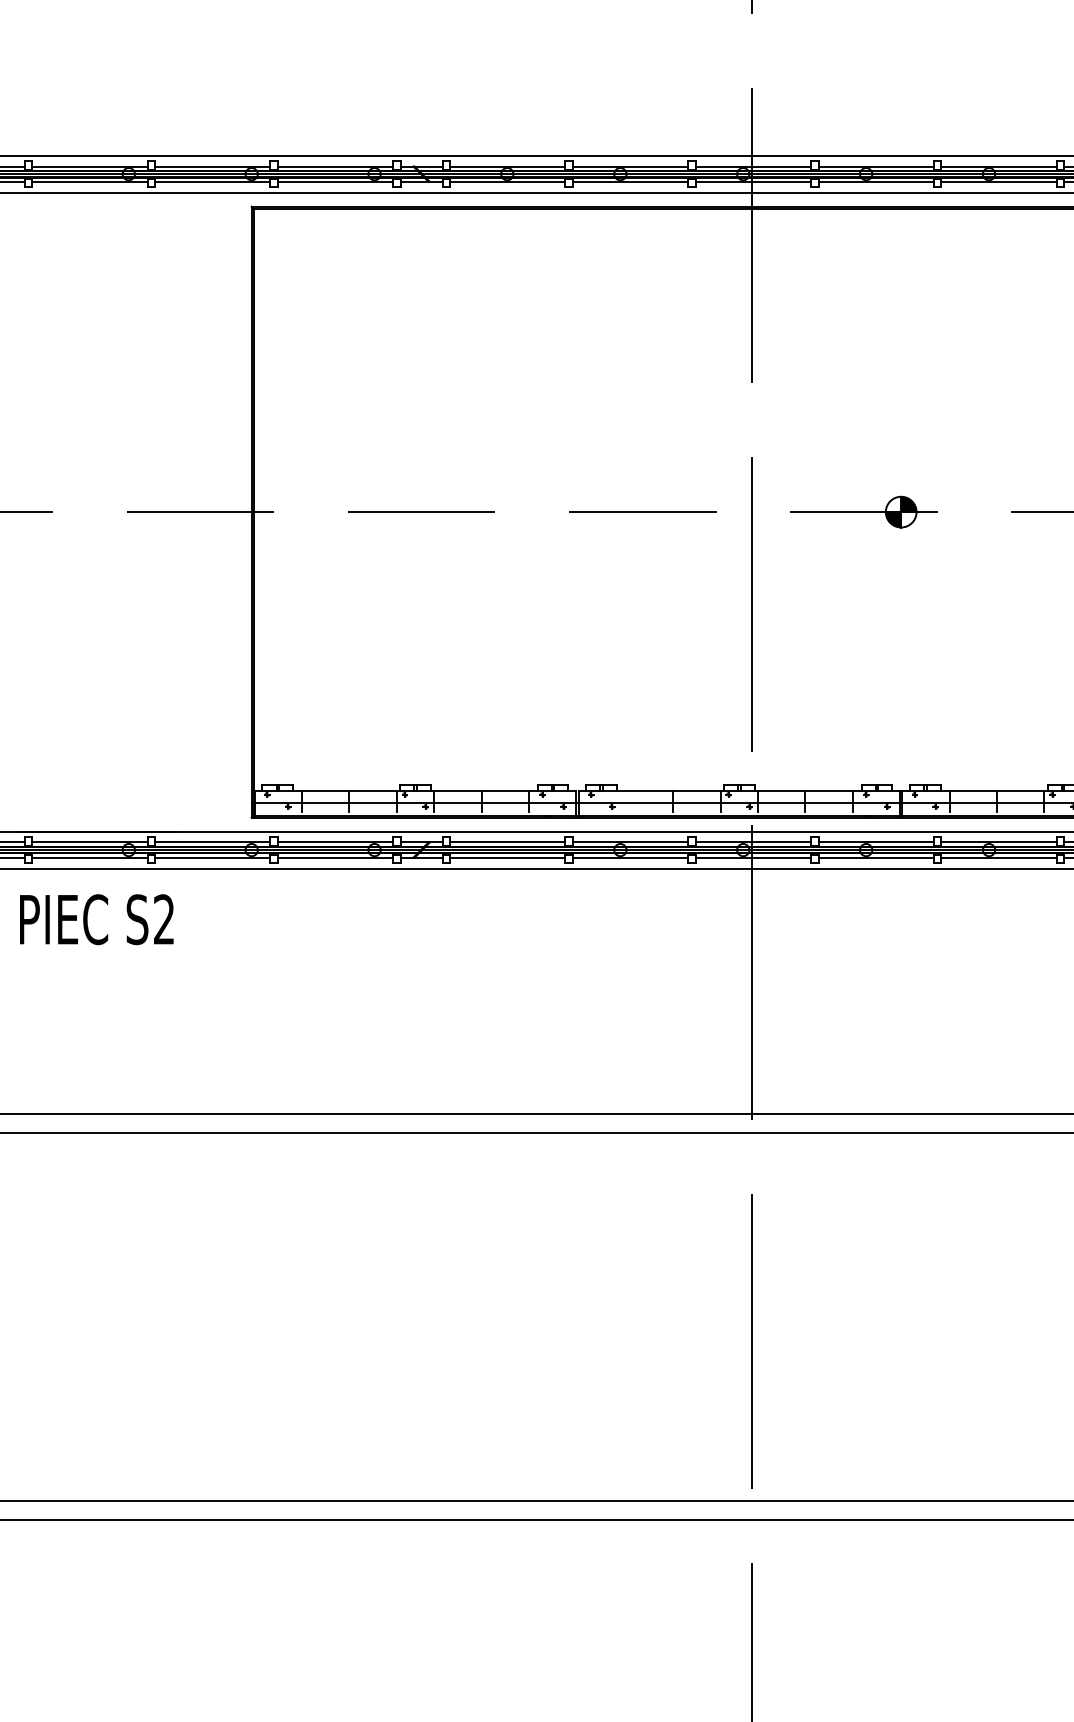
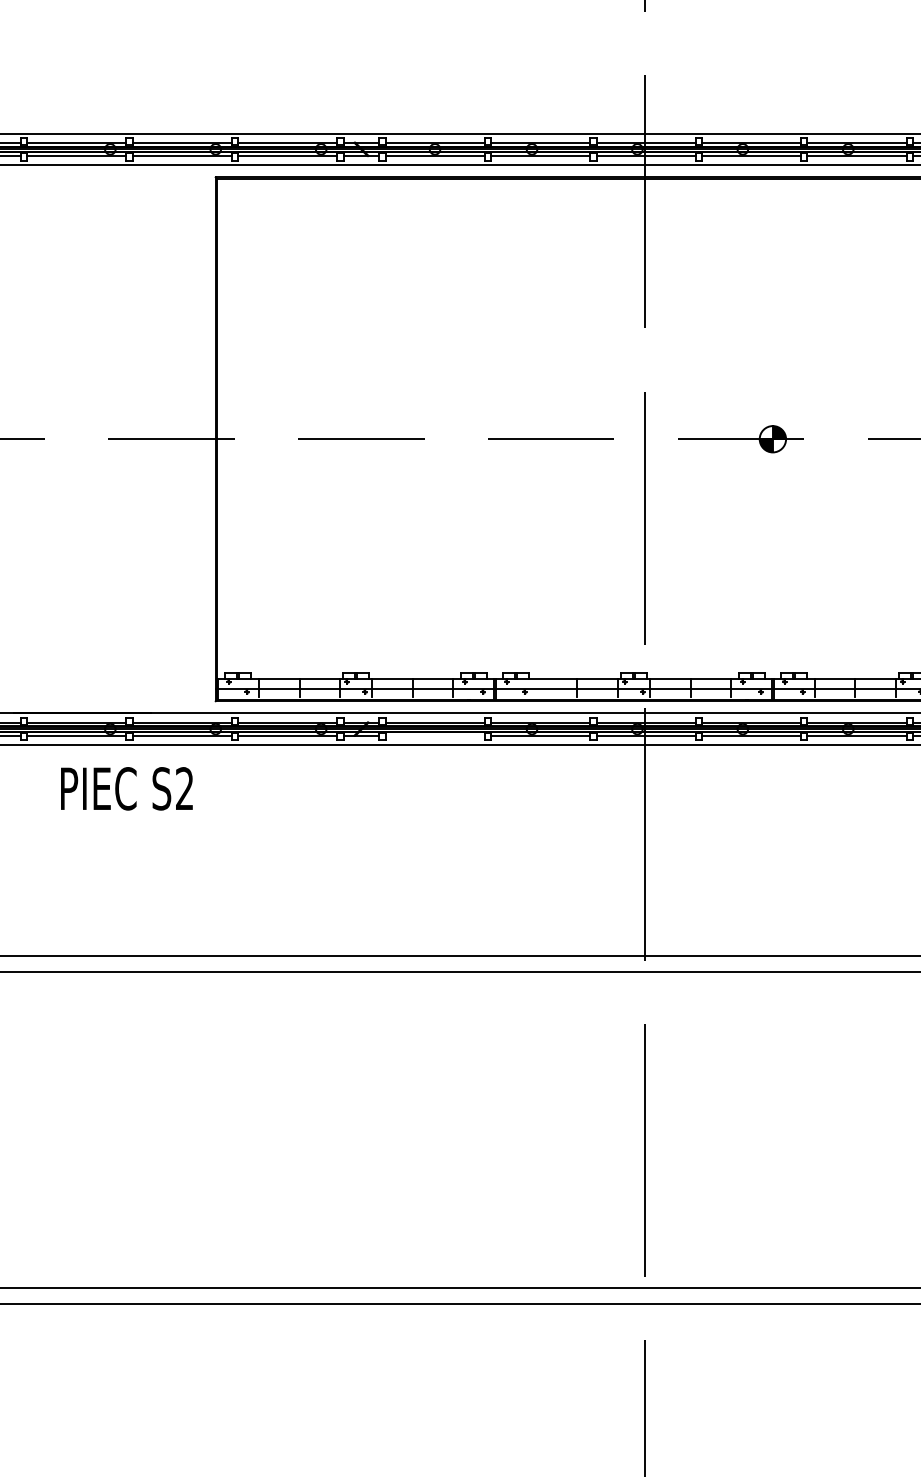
line: (506, 857) -> (434, 735), removed
text: (96, 919) -> (126, 788), moved

